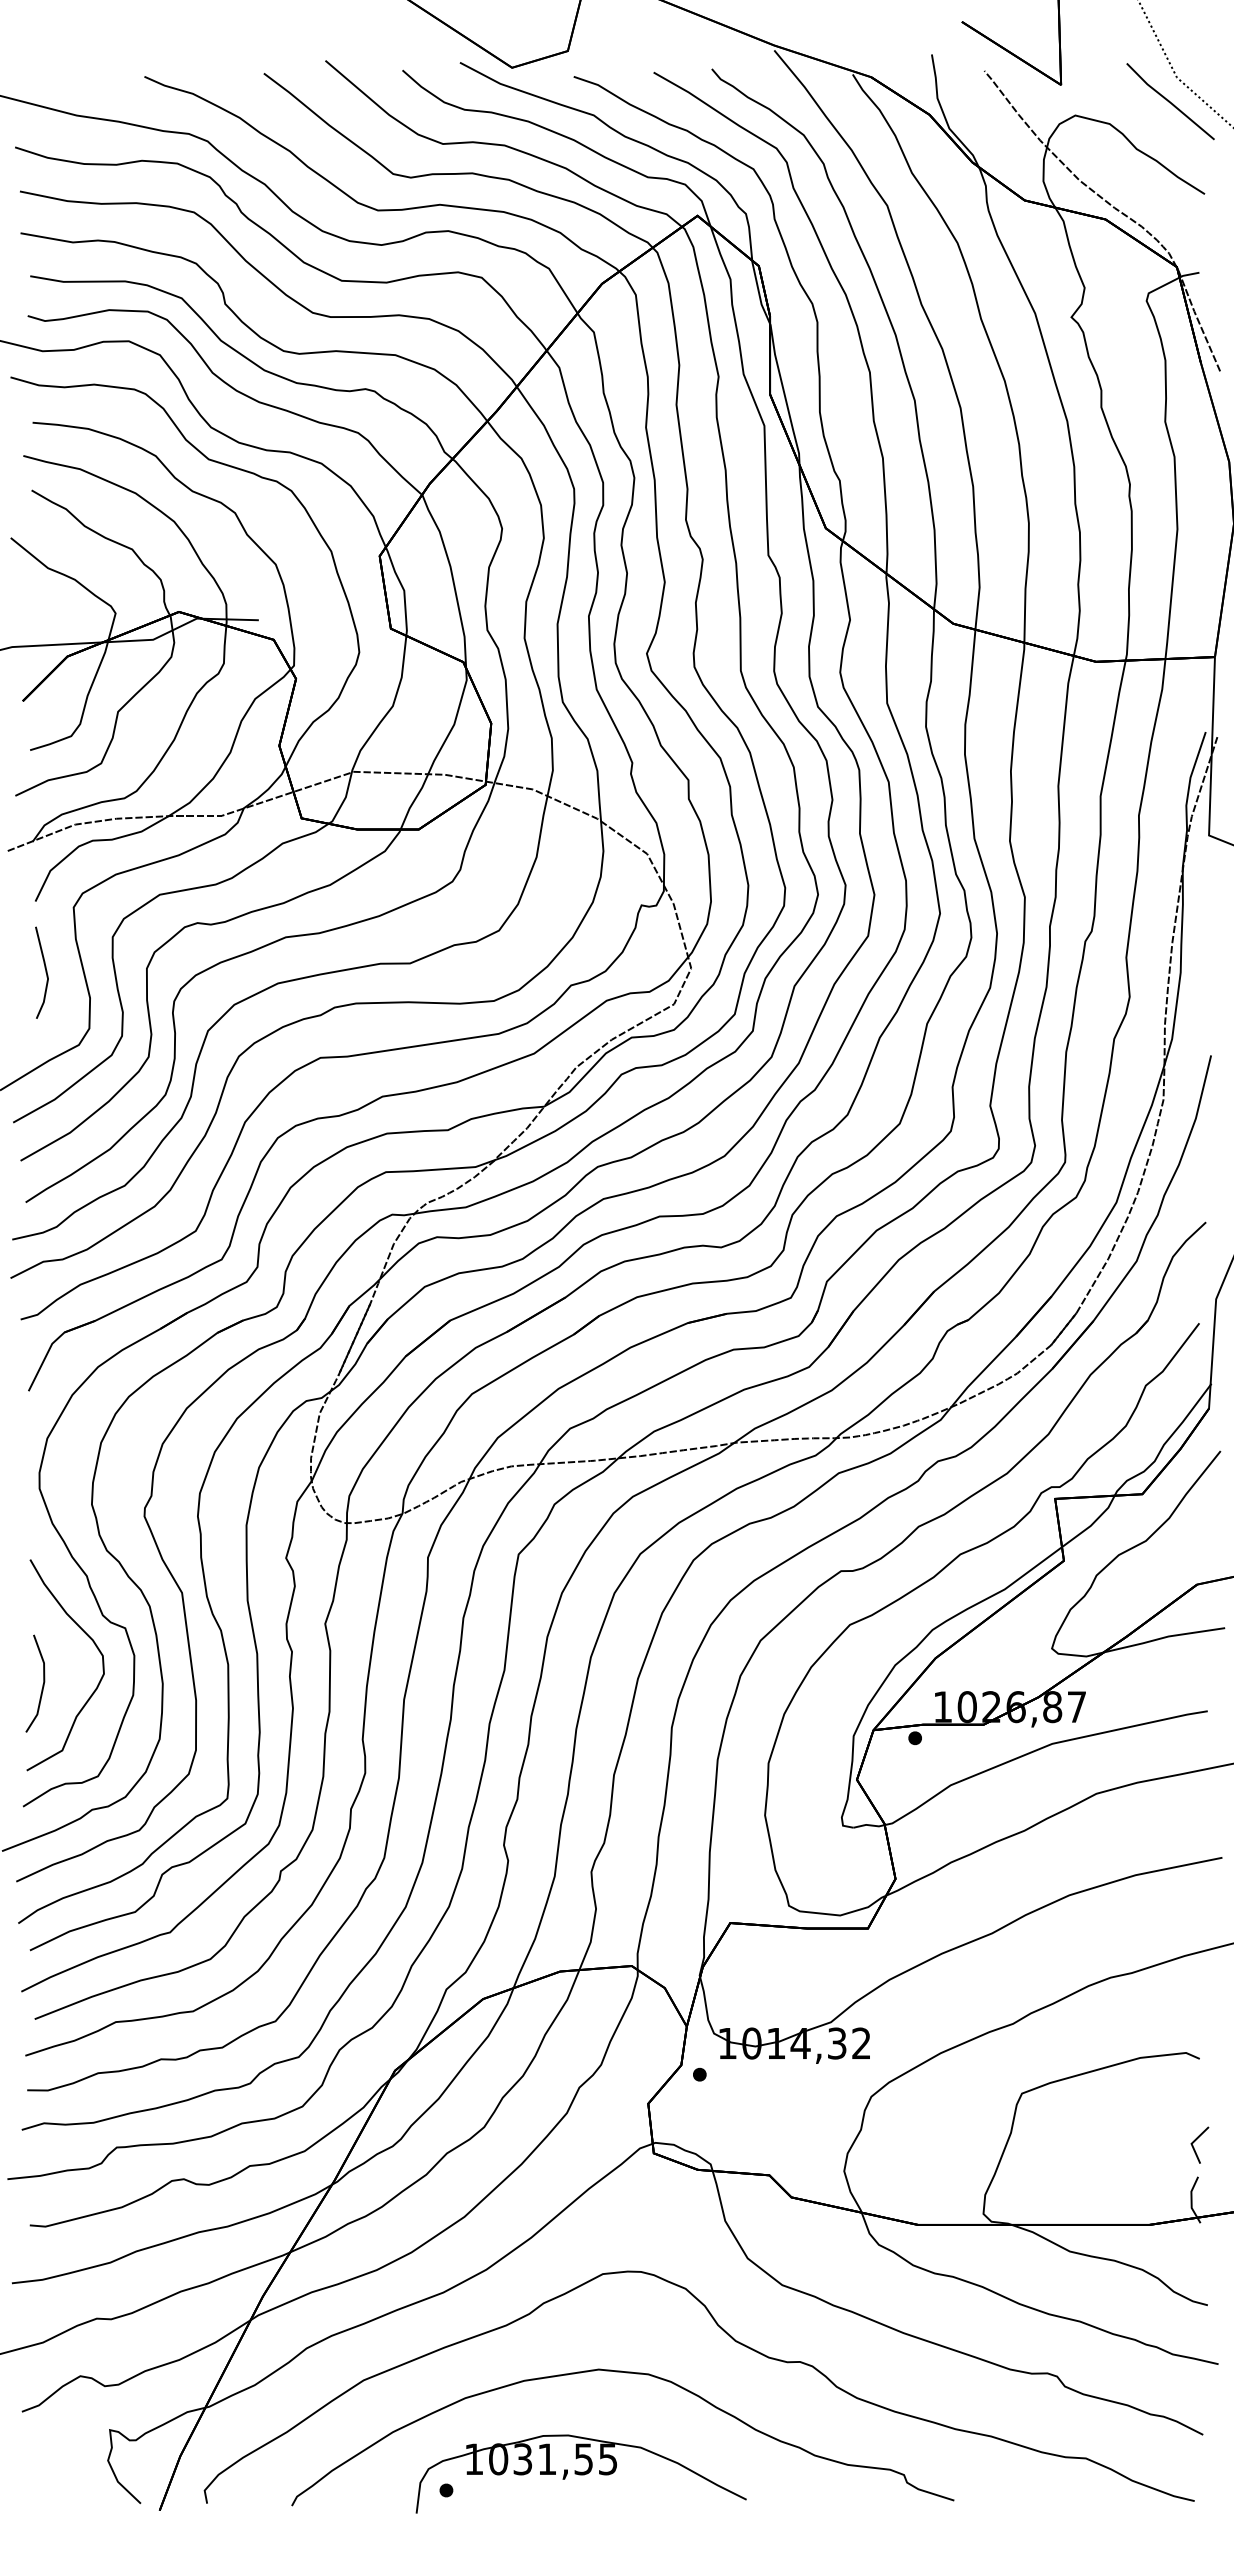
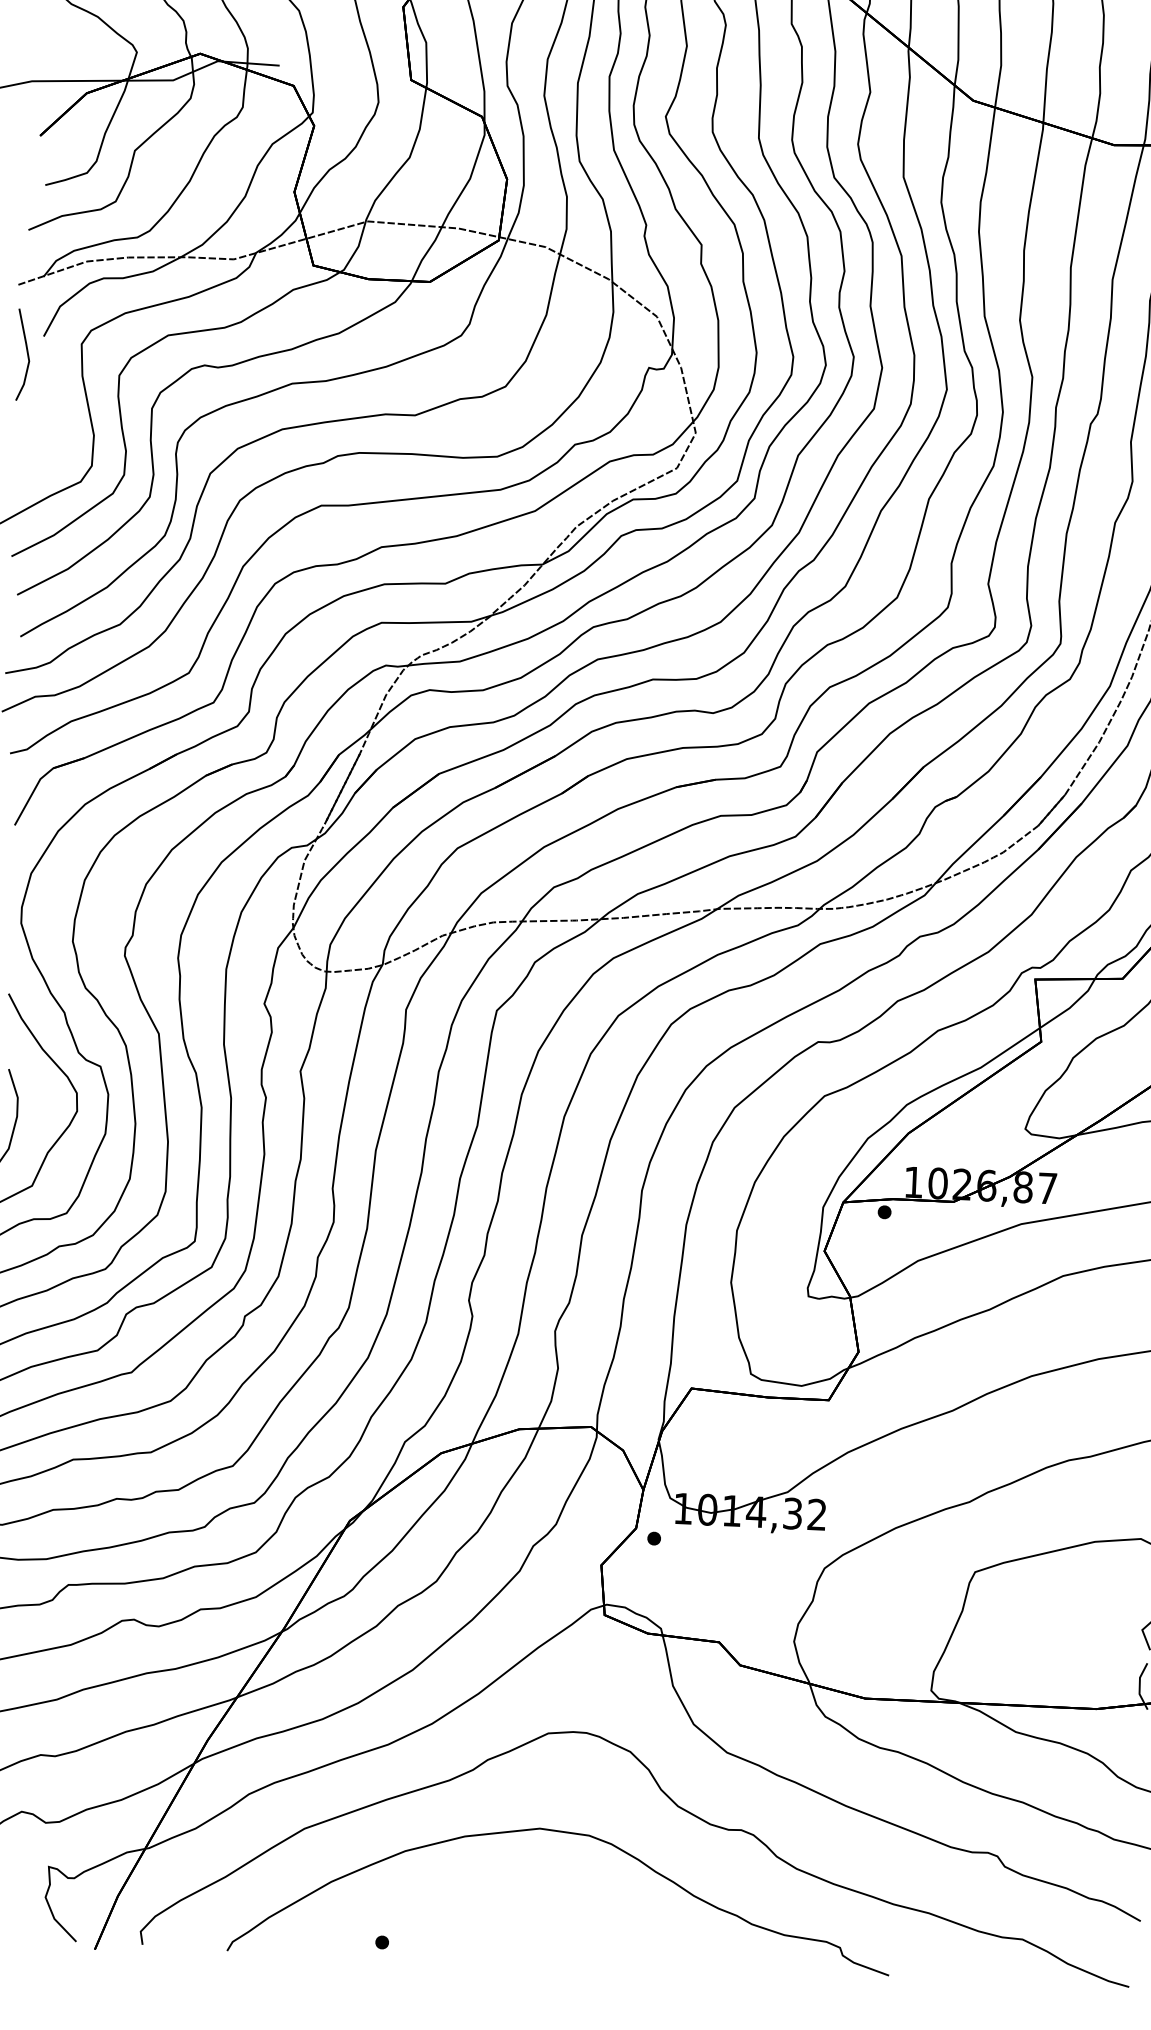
line: (45, 972) -> (26, 354), moved
part: (580, 2473) -> (516, 1931), removed

